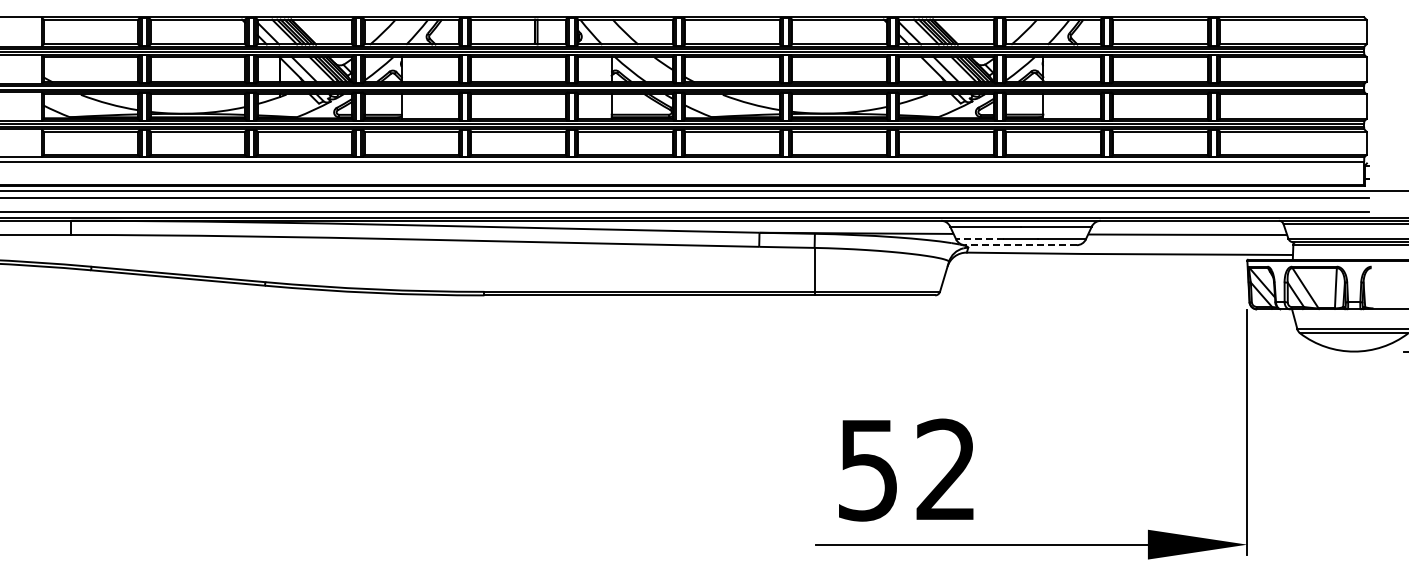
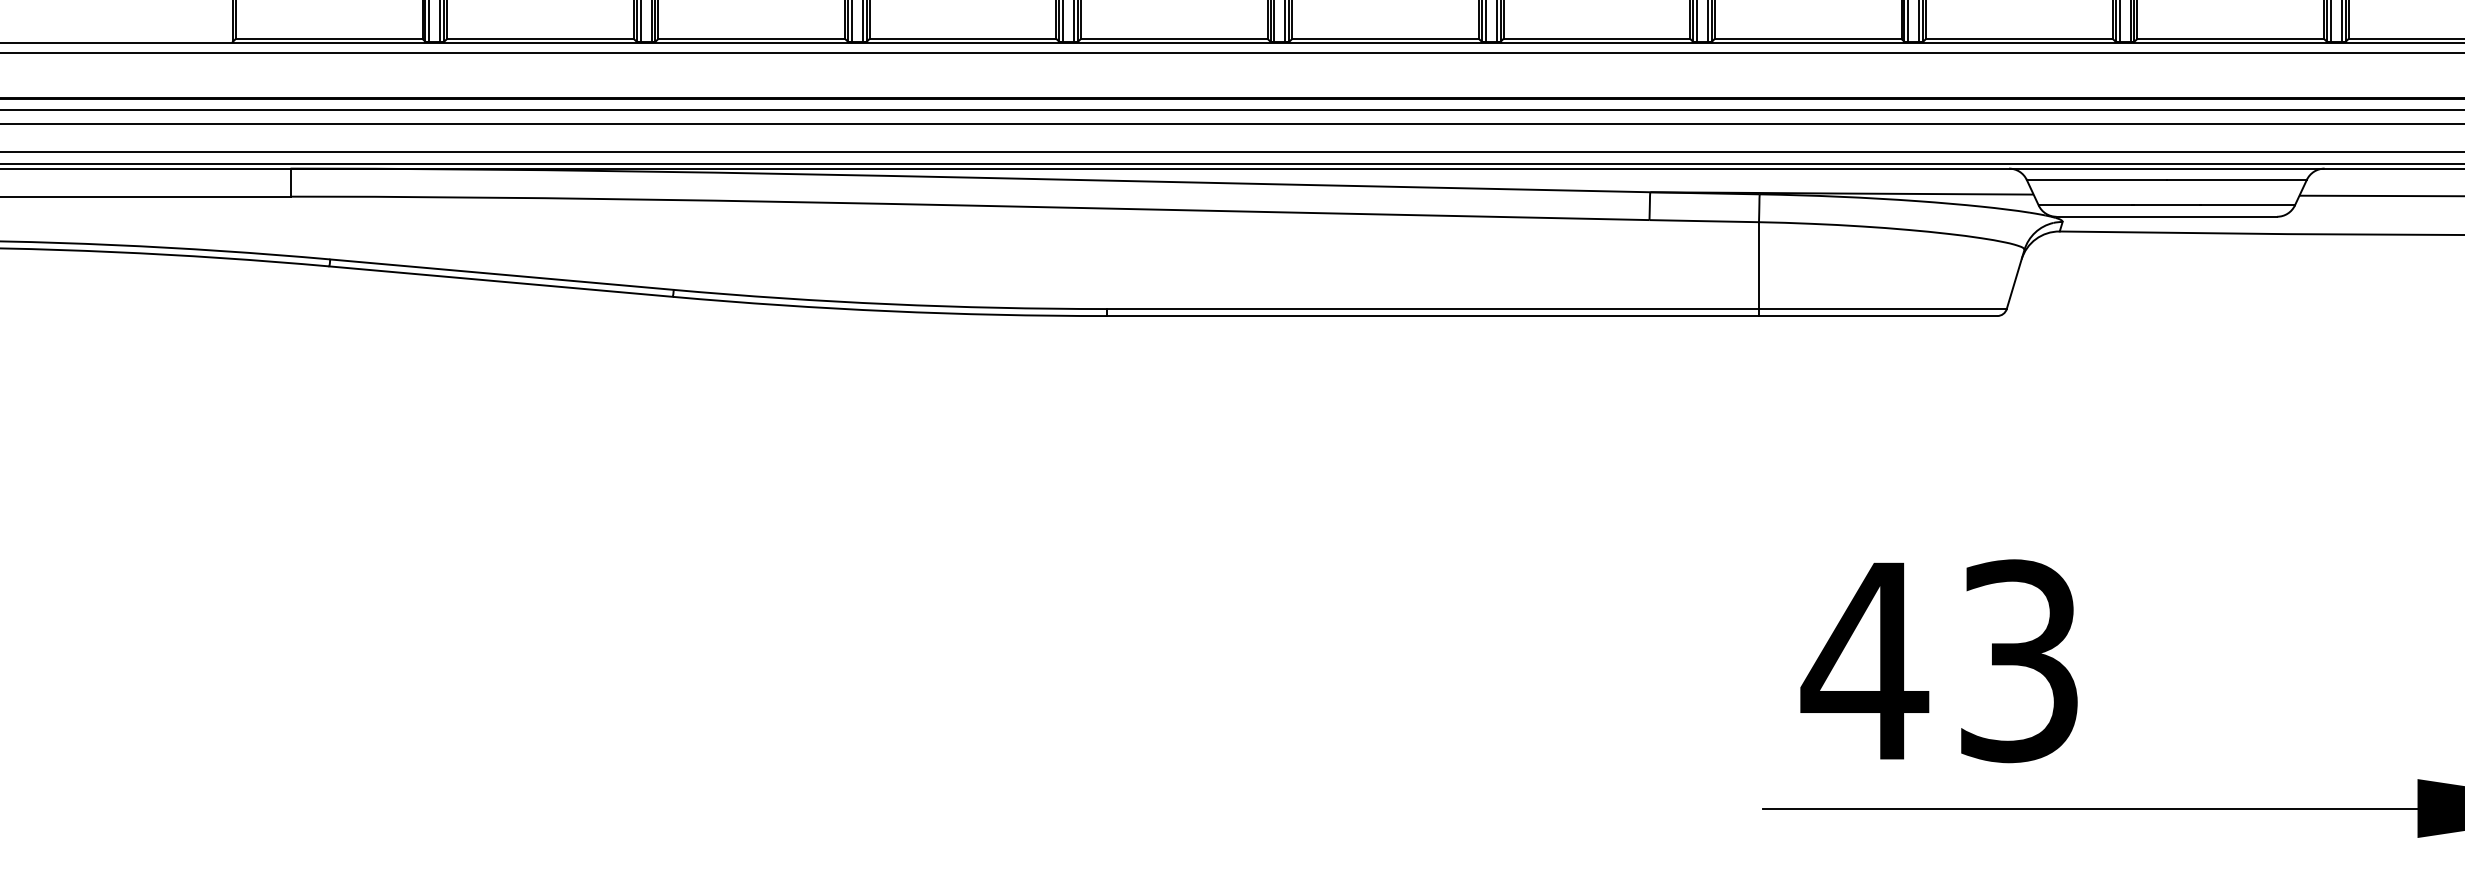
line: (979, 239) -> (2084, 205), dashed -> solid
line: (1021, 245) -> (2167, 217), dashed -> solid
text: (905, 469) -> (1938, 660), 52 -> 43

